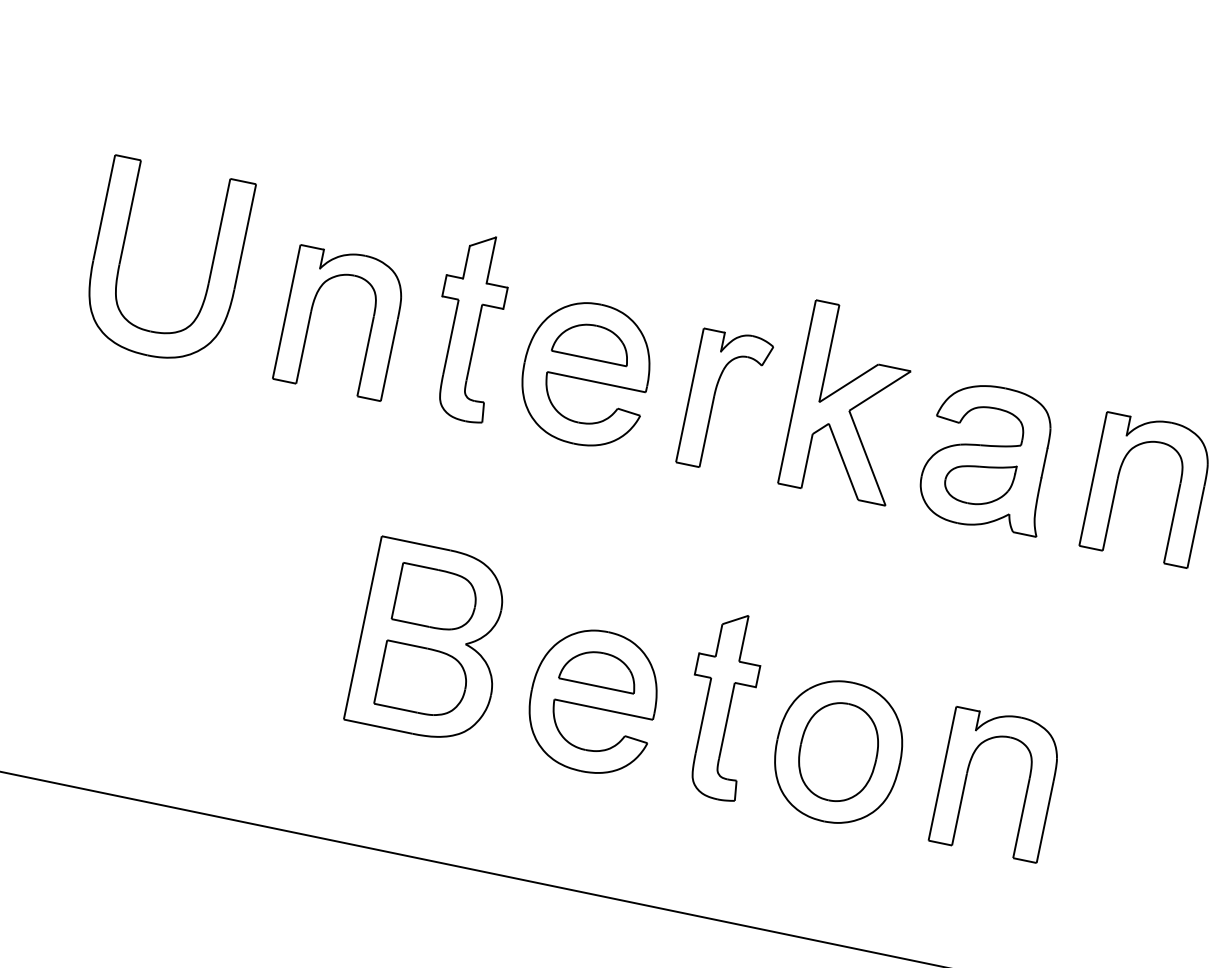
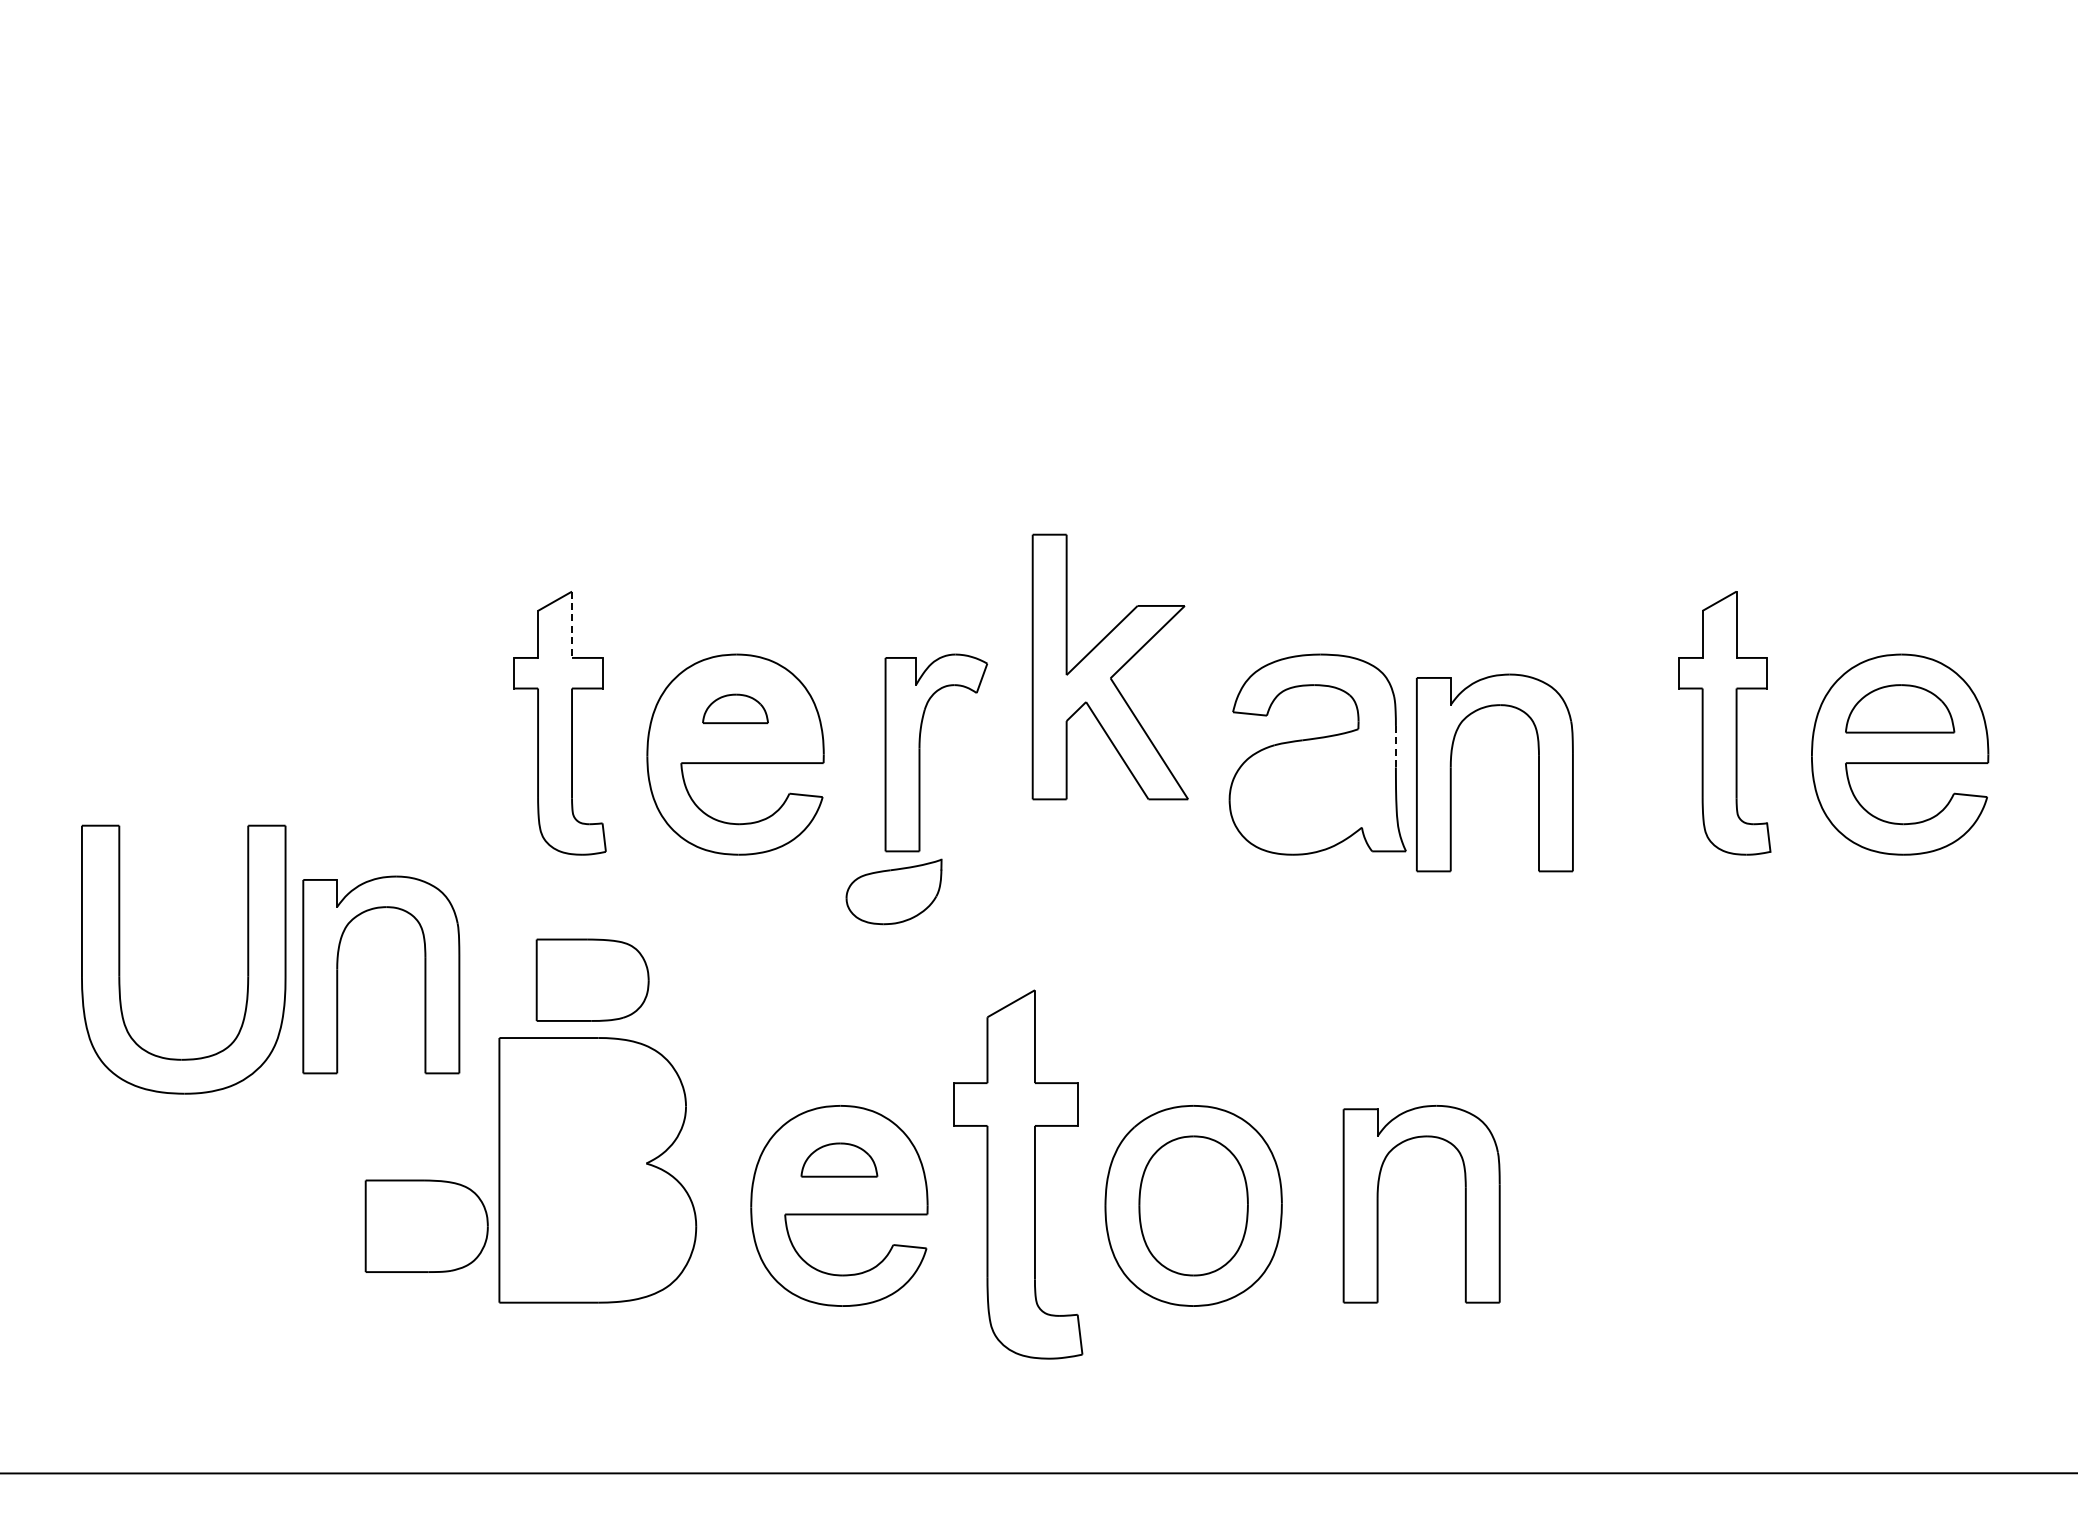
part: (122, 253) -> (120, 959), moved
line: (491, 261) -> (572, 625), solid -> dashed
part: (311, 315) -> (338, 974), moved
part: (592, 341) -> (735, 708), size x0.6
part: (850, 402) -> (1109, 666), moved
line: (1044, 462) -> (1395, 746), solid -> dashed
part: (978, 481) -> (893, 891), moved
part: (1117, 482) -> (1451, 772), moved
part: (436, 598) -> (592, 979), moved
part: (599, 669) -> (839, 1159), size x0.7
part: (422, 680) -> (426, 1225), moved
part: (721, 705) -> (1017, 1174), size x1.4

